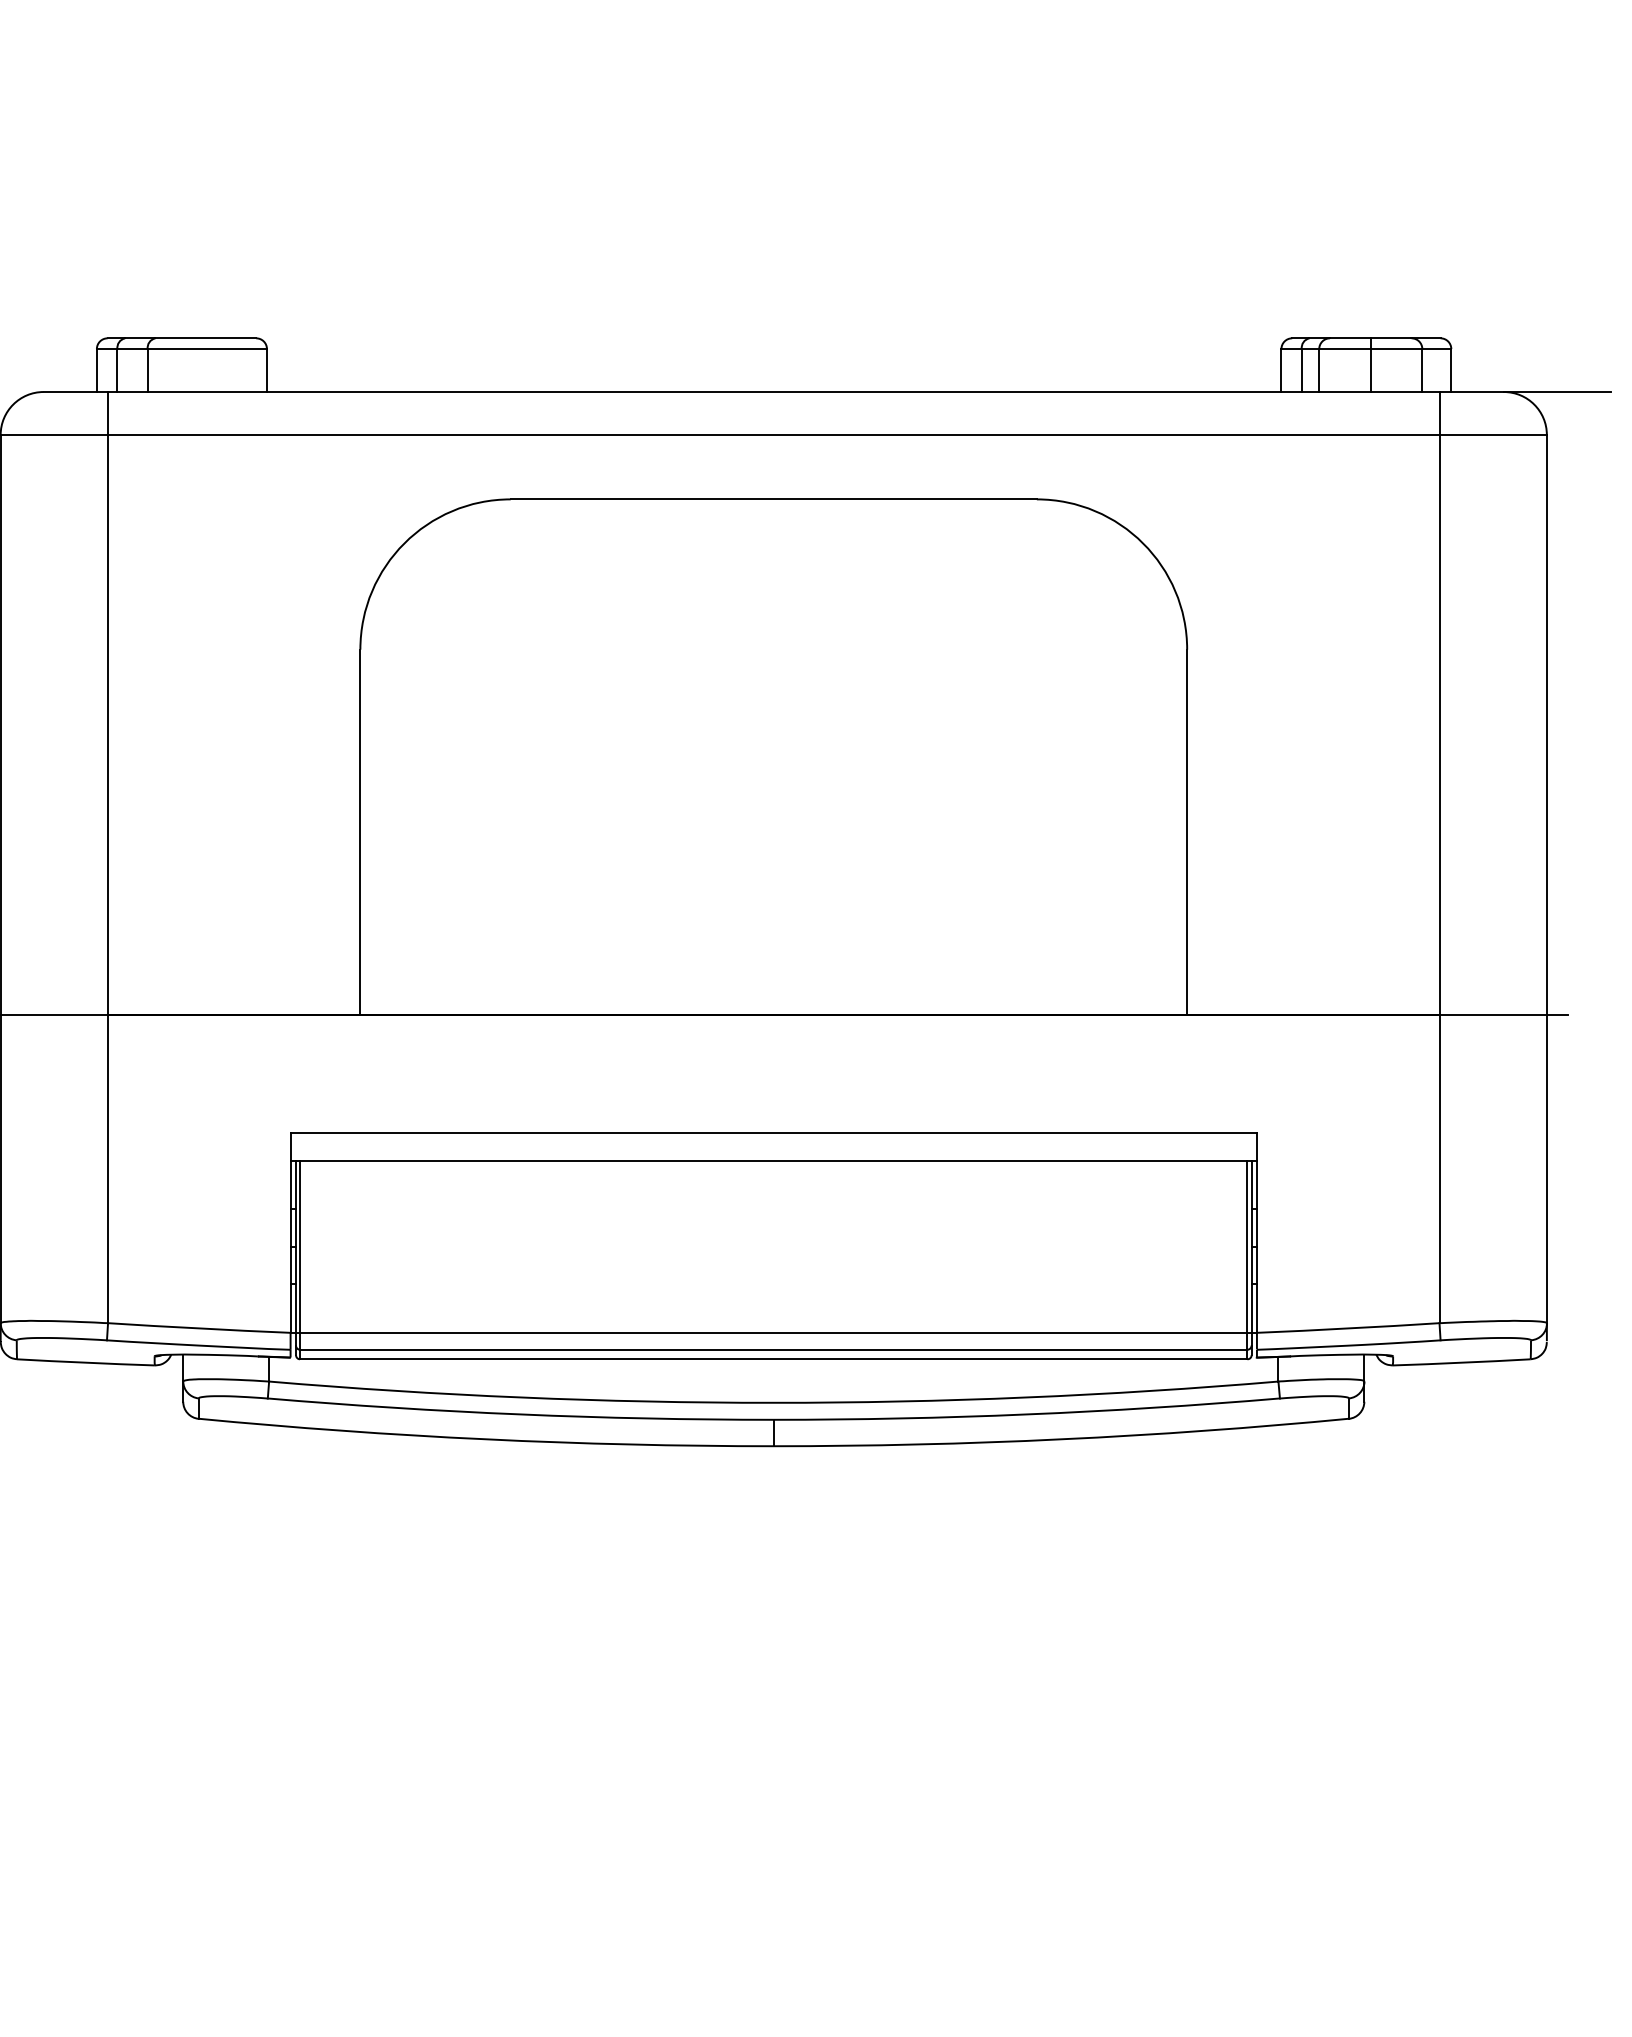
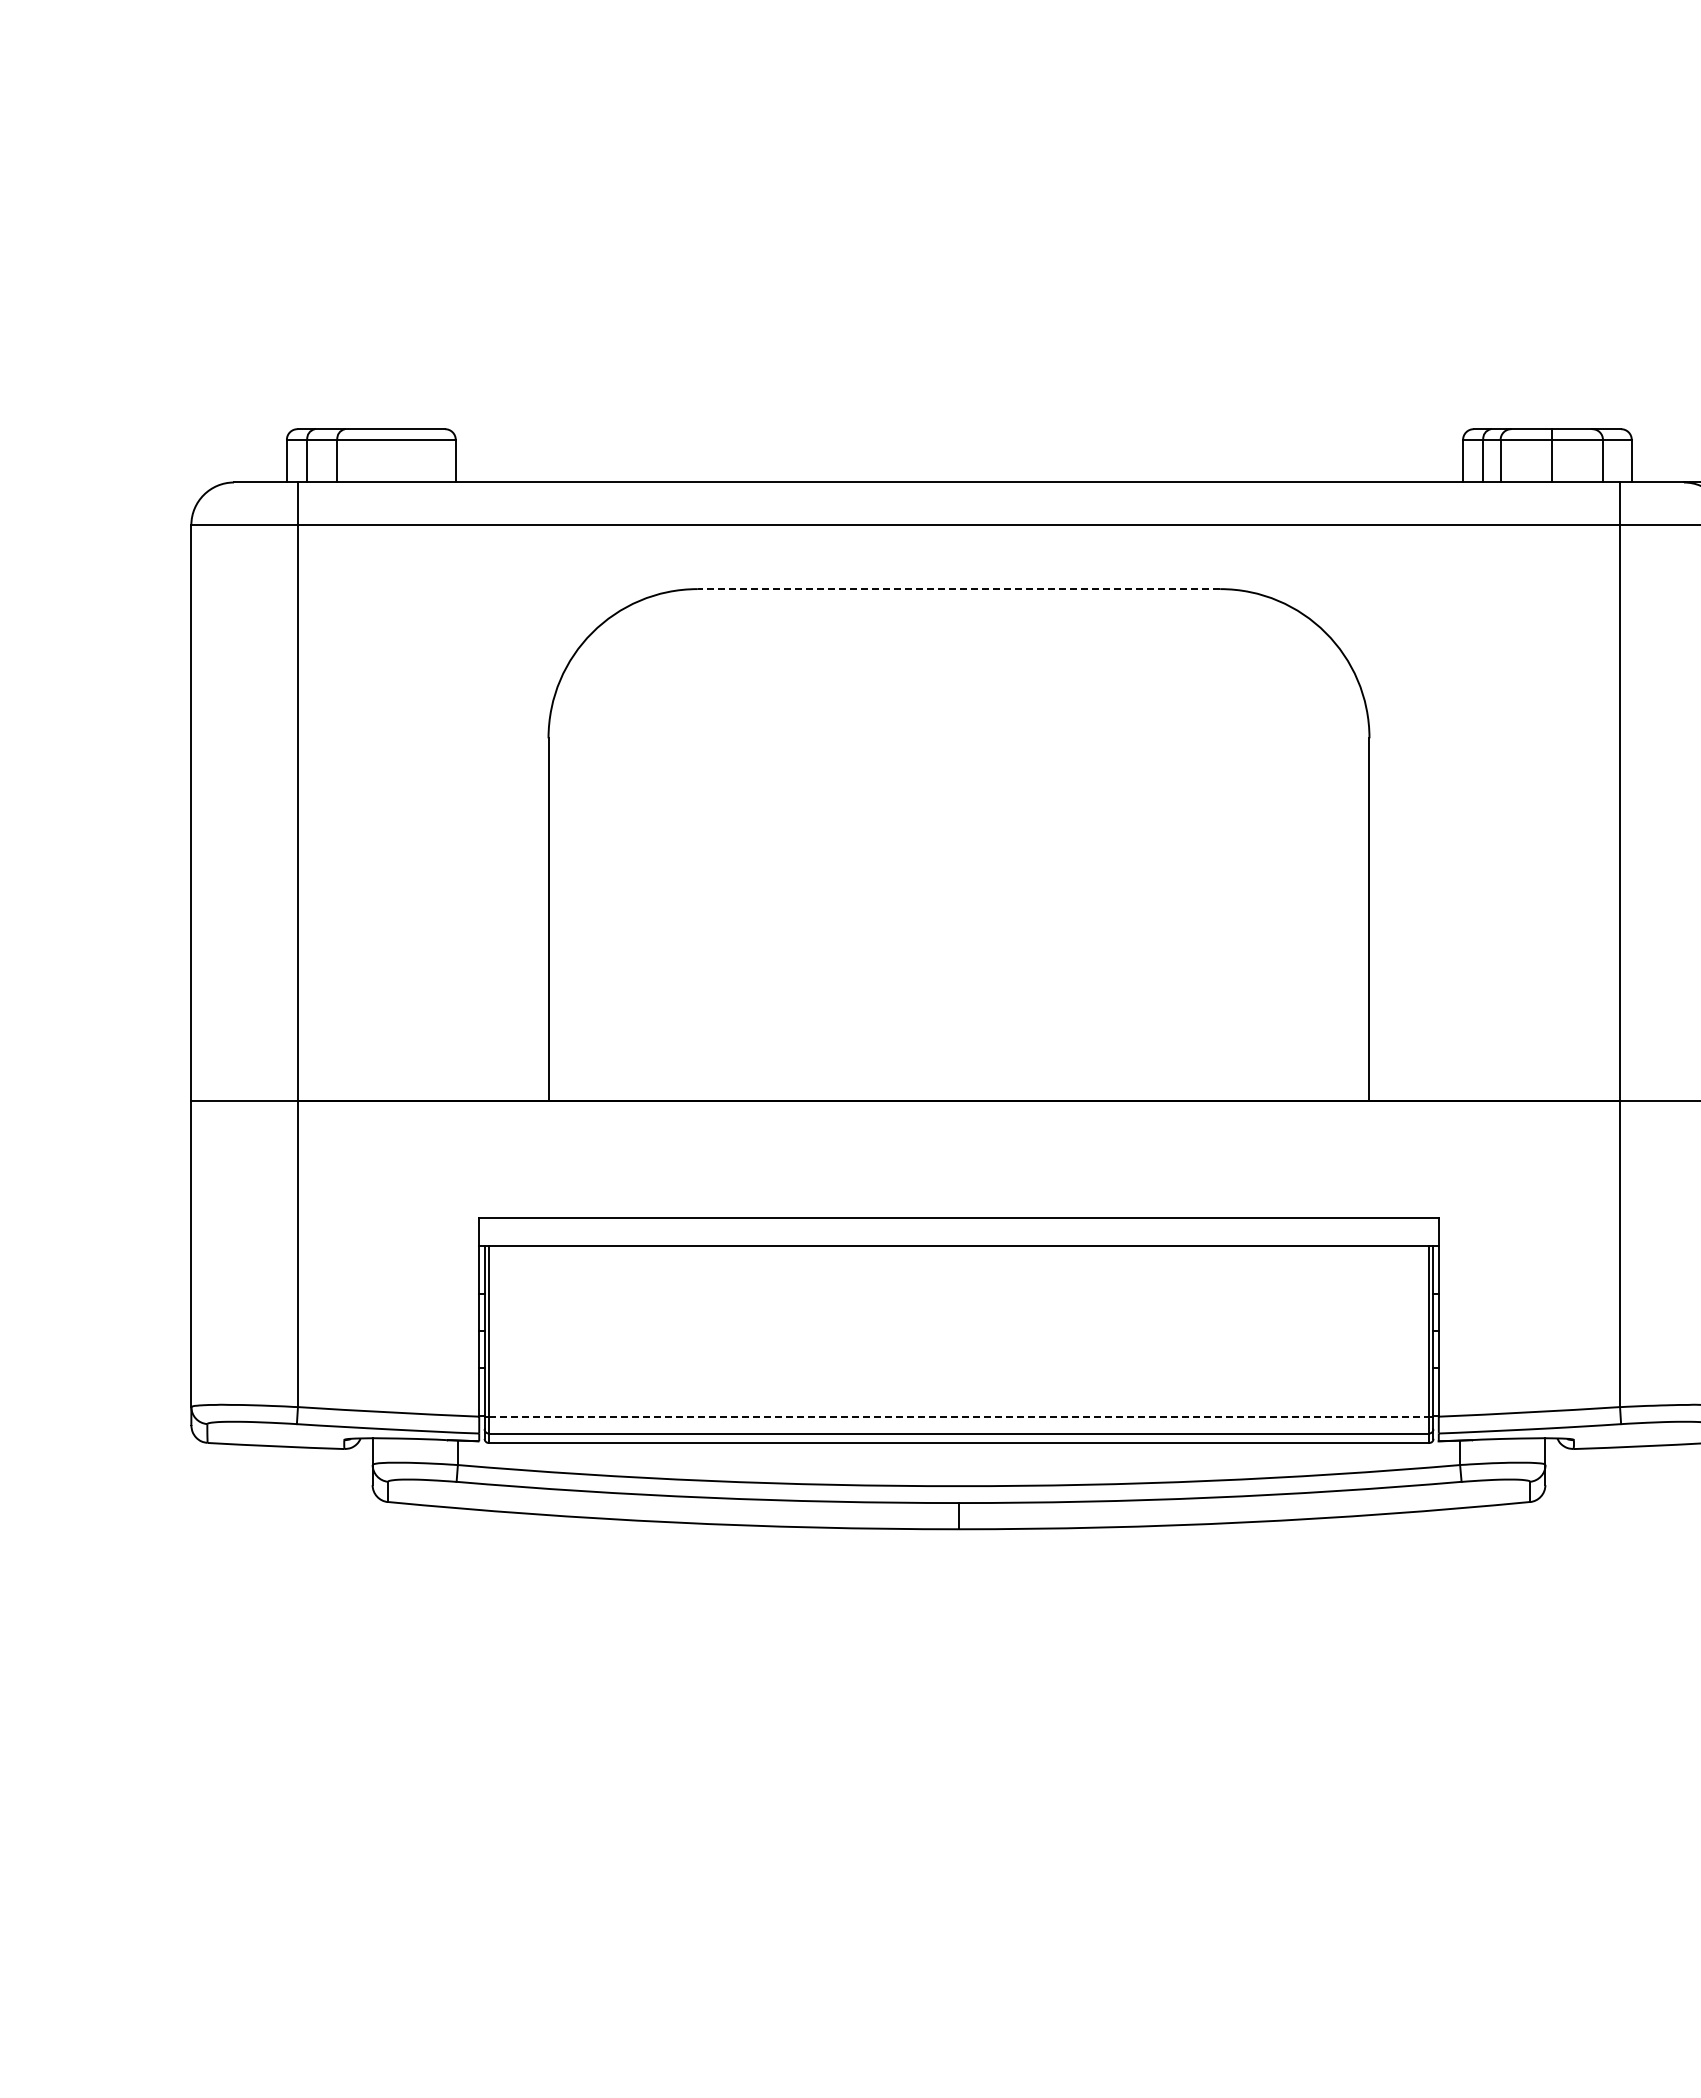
line: (773, 499) -> (958, 589), solid -> dashed
line: (774, 1332) -> (959, 1416), solid -> dashed

